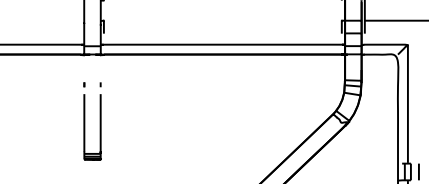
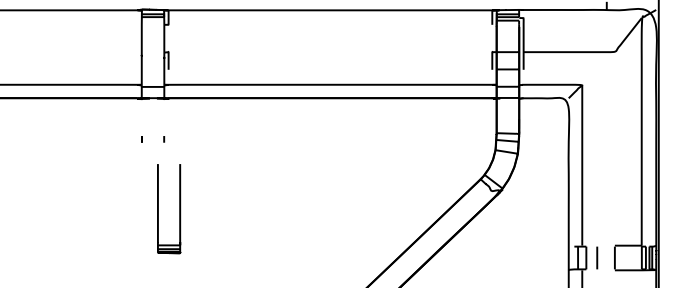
part: (100, 127) -> (179, 209), moved

